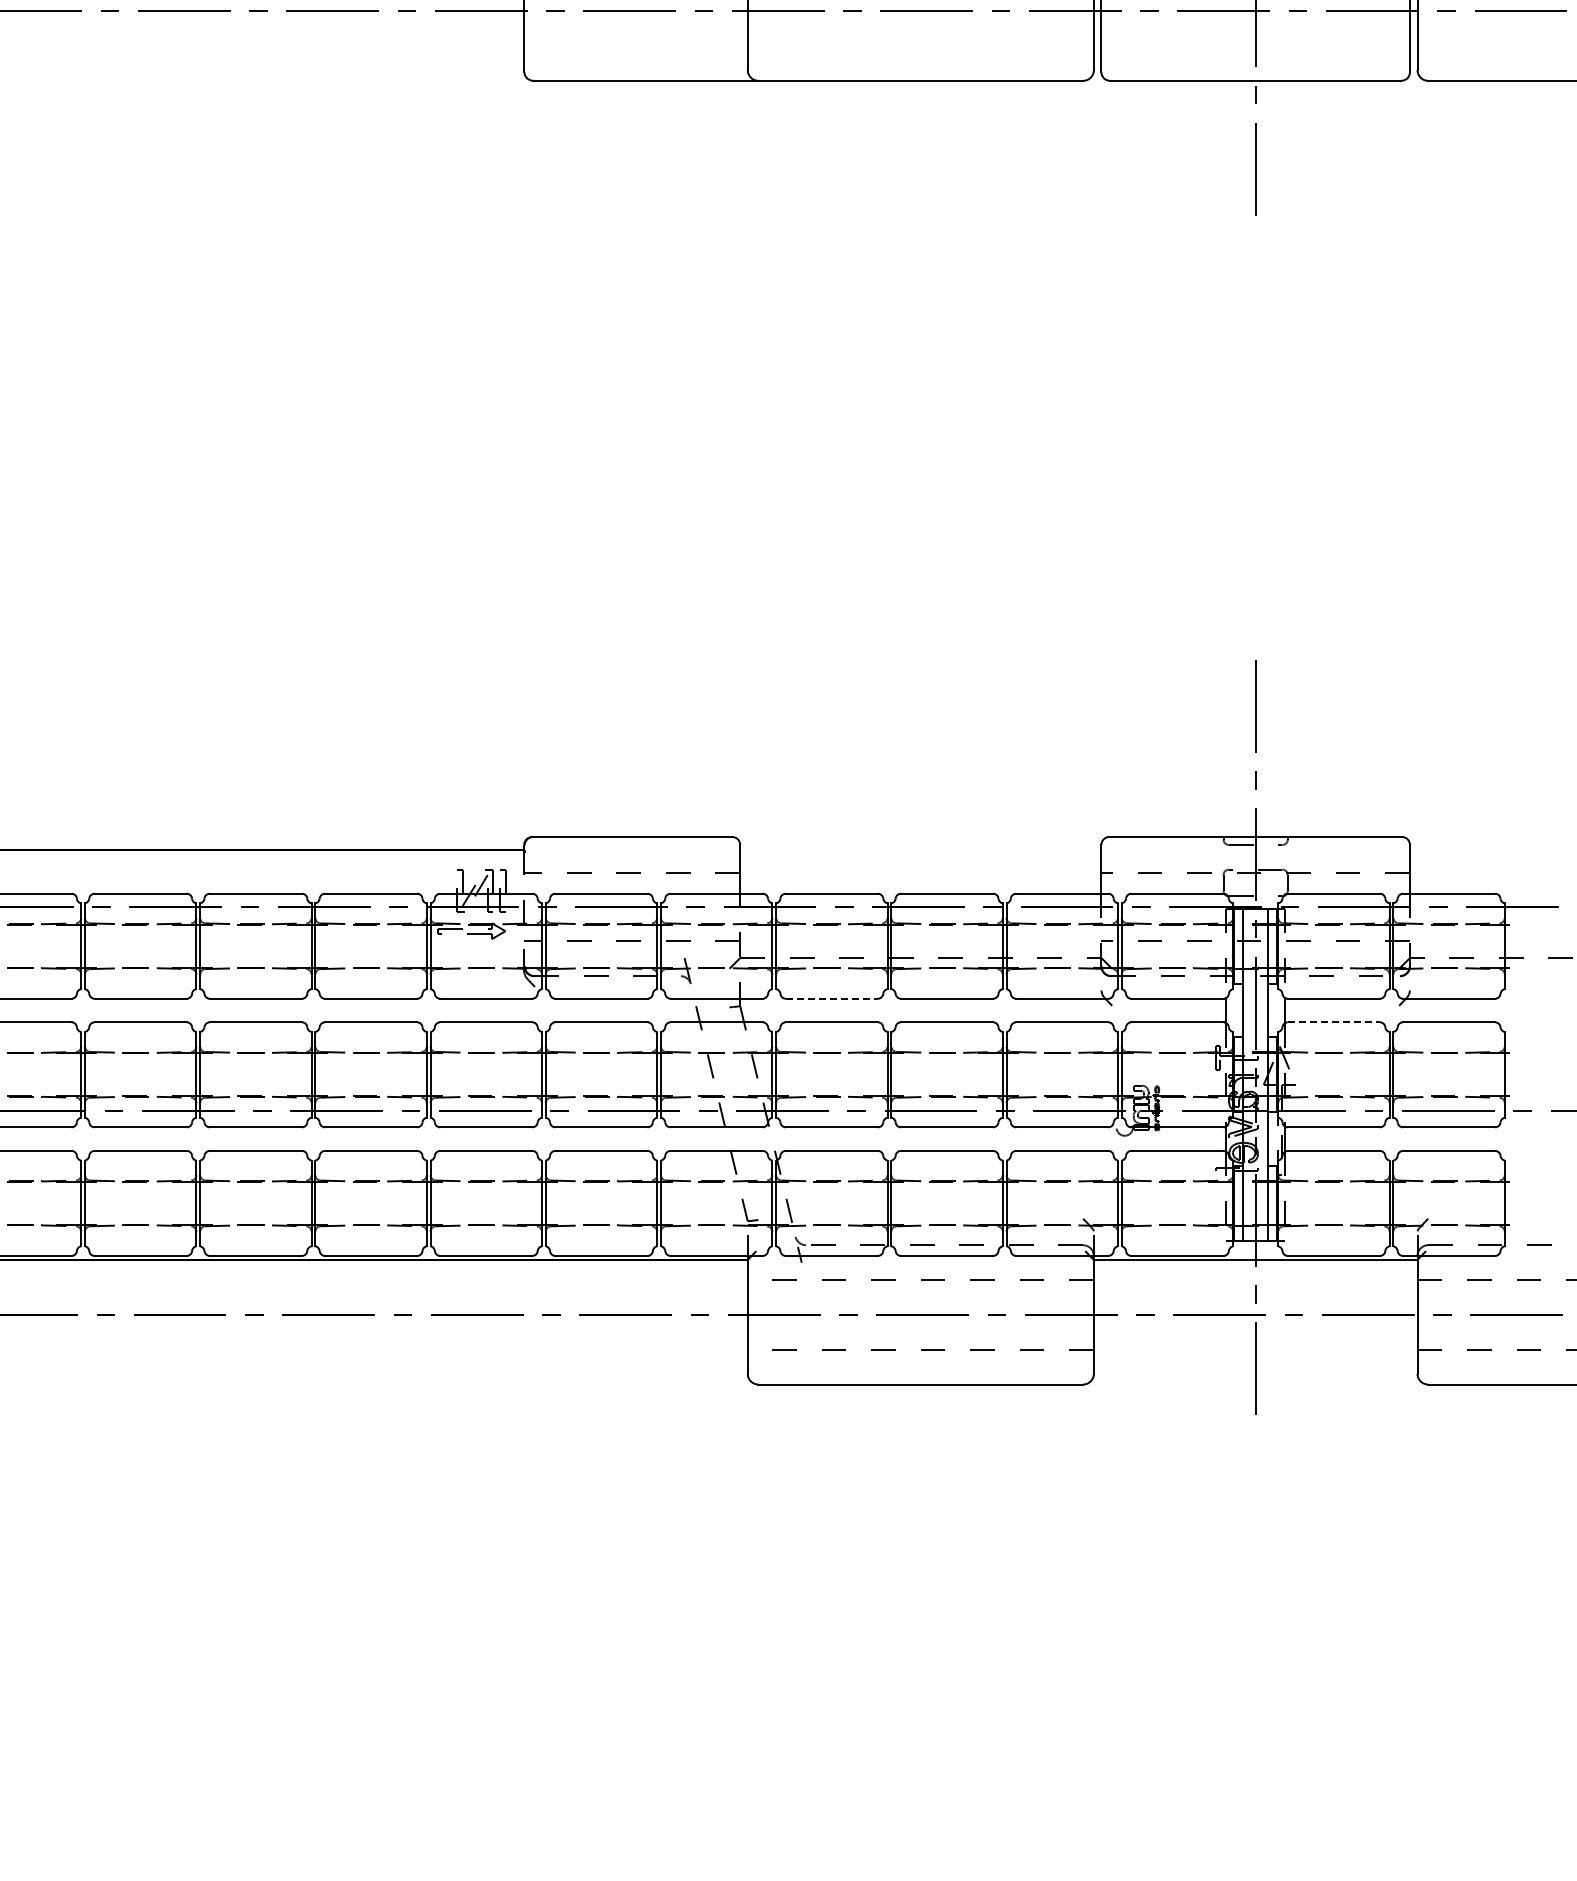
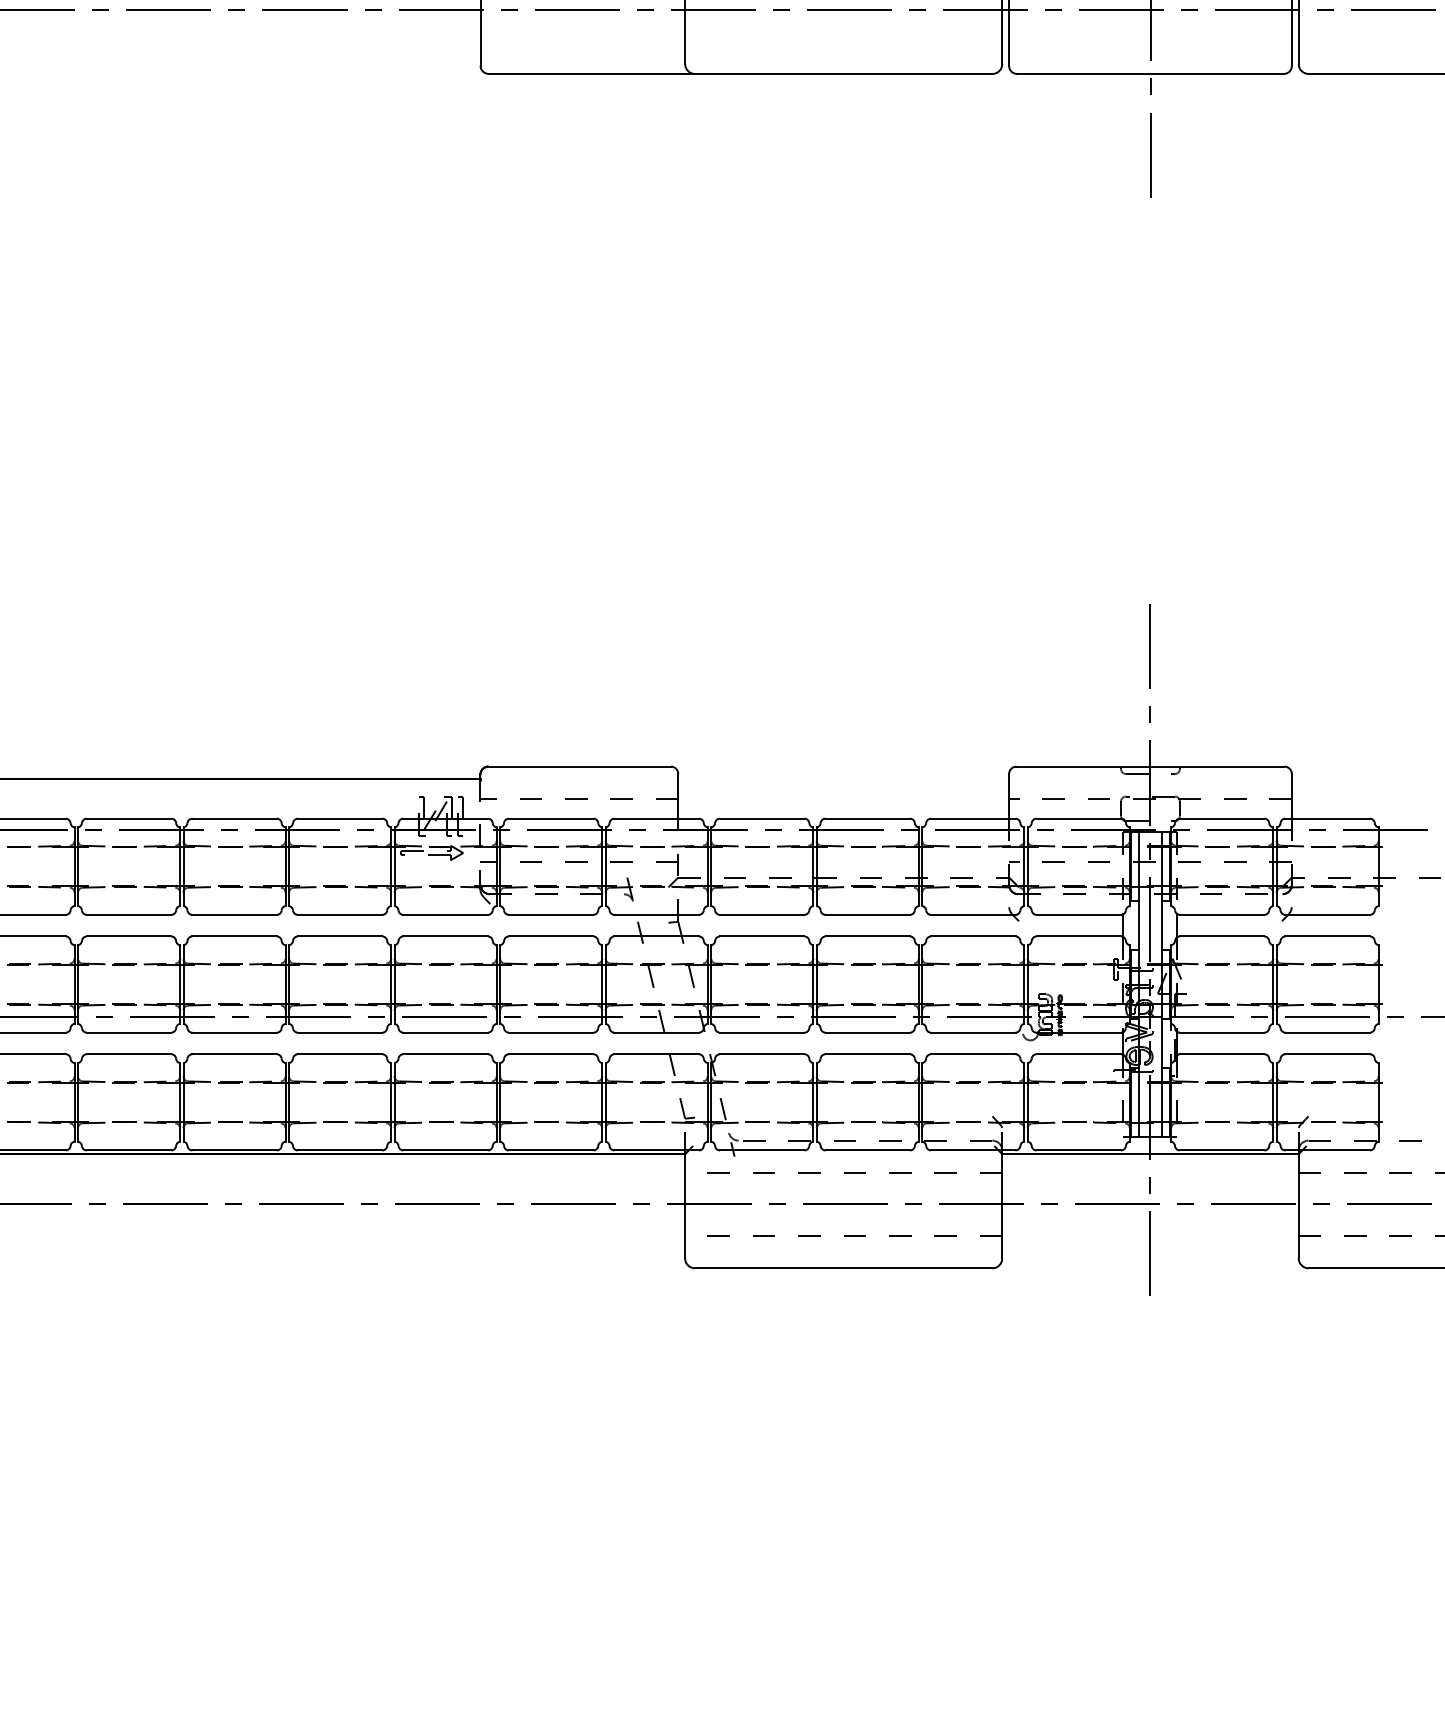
line: (832, 998) -> (762, 914), dashed -> solid
line: (1334, 1022) -> (1222, 936), dashed -> solid

